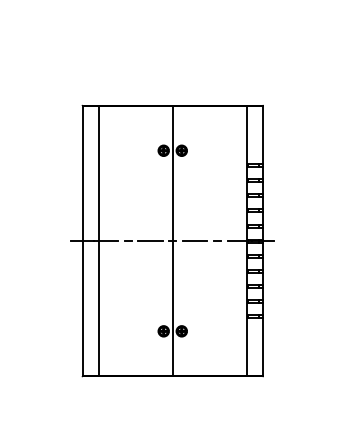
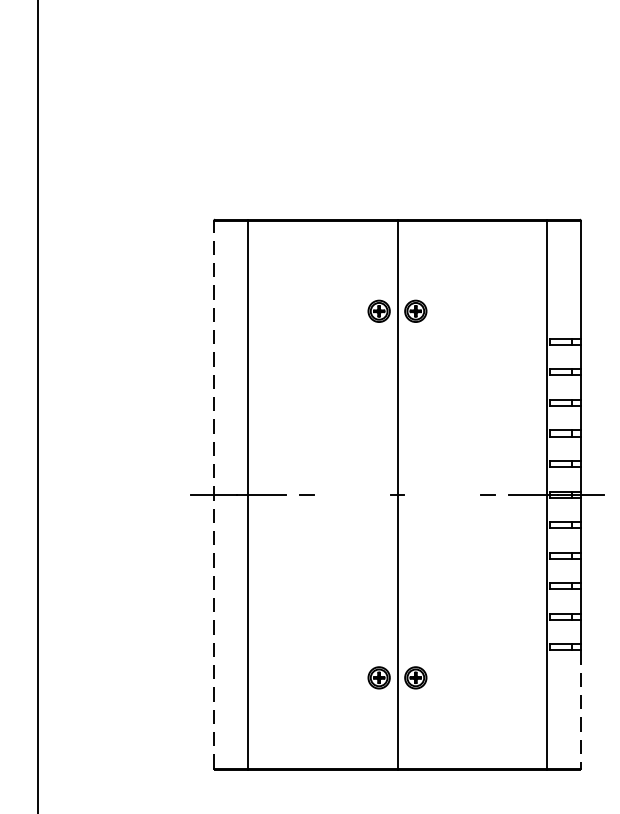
line: (82, 241) -> (214, 495), solid -> dashed
line: (150, 241) -> (352, 495), removed
line: (194, 241) -> (441, 495), removed
line: (263, 347) -> (581, 710), solid -> dashed

